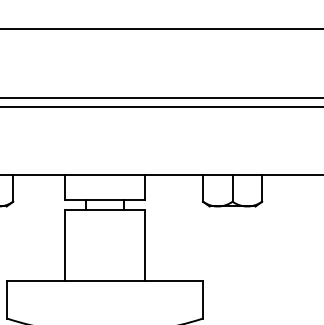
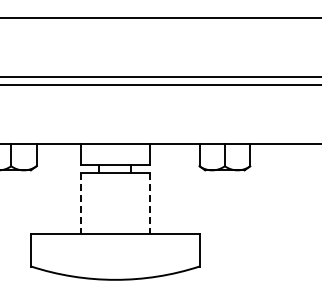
line: (64, 245) -> (80, 203), solid -> dashed
line: (145, 245) -> (150, 203), solid -> dashed

